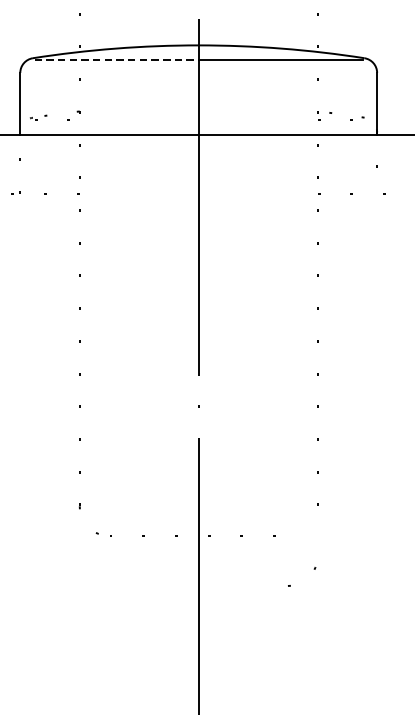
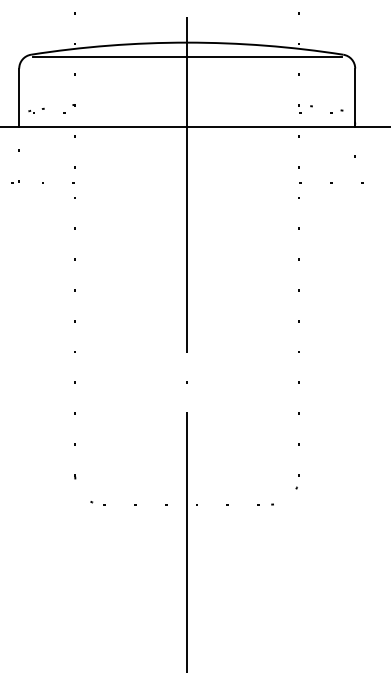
line: (117, 60) -> (110, 56), dashed -> solid
arc: (313, 568) -> (295, 488), moved

